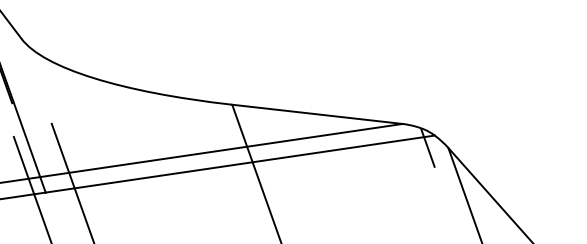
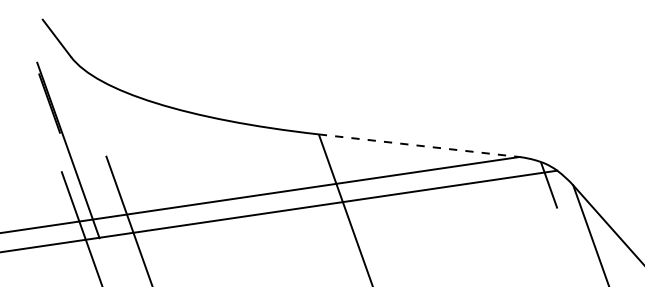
line: (317, 114) -> (419, 145), solid -> dashed

